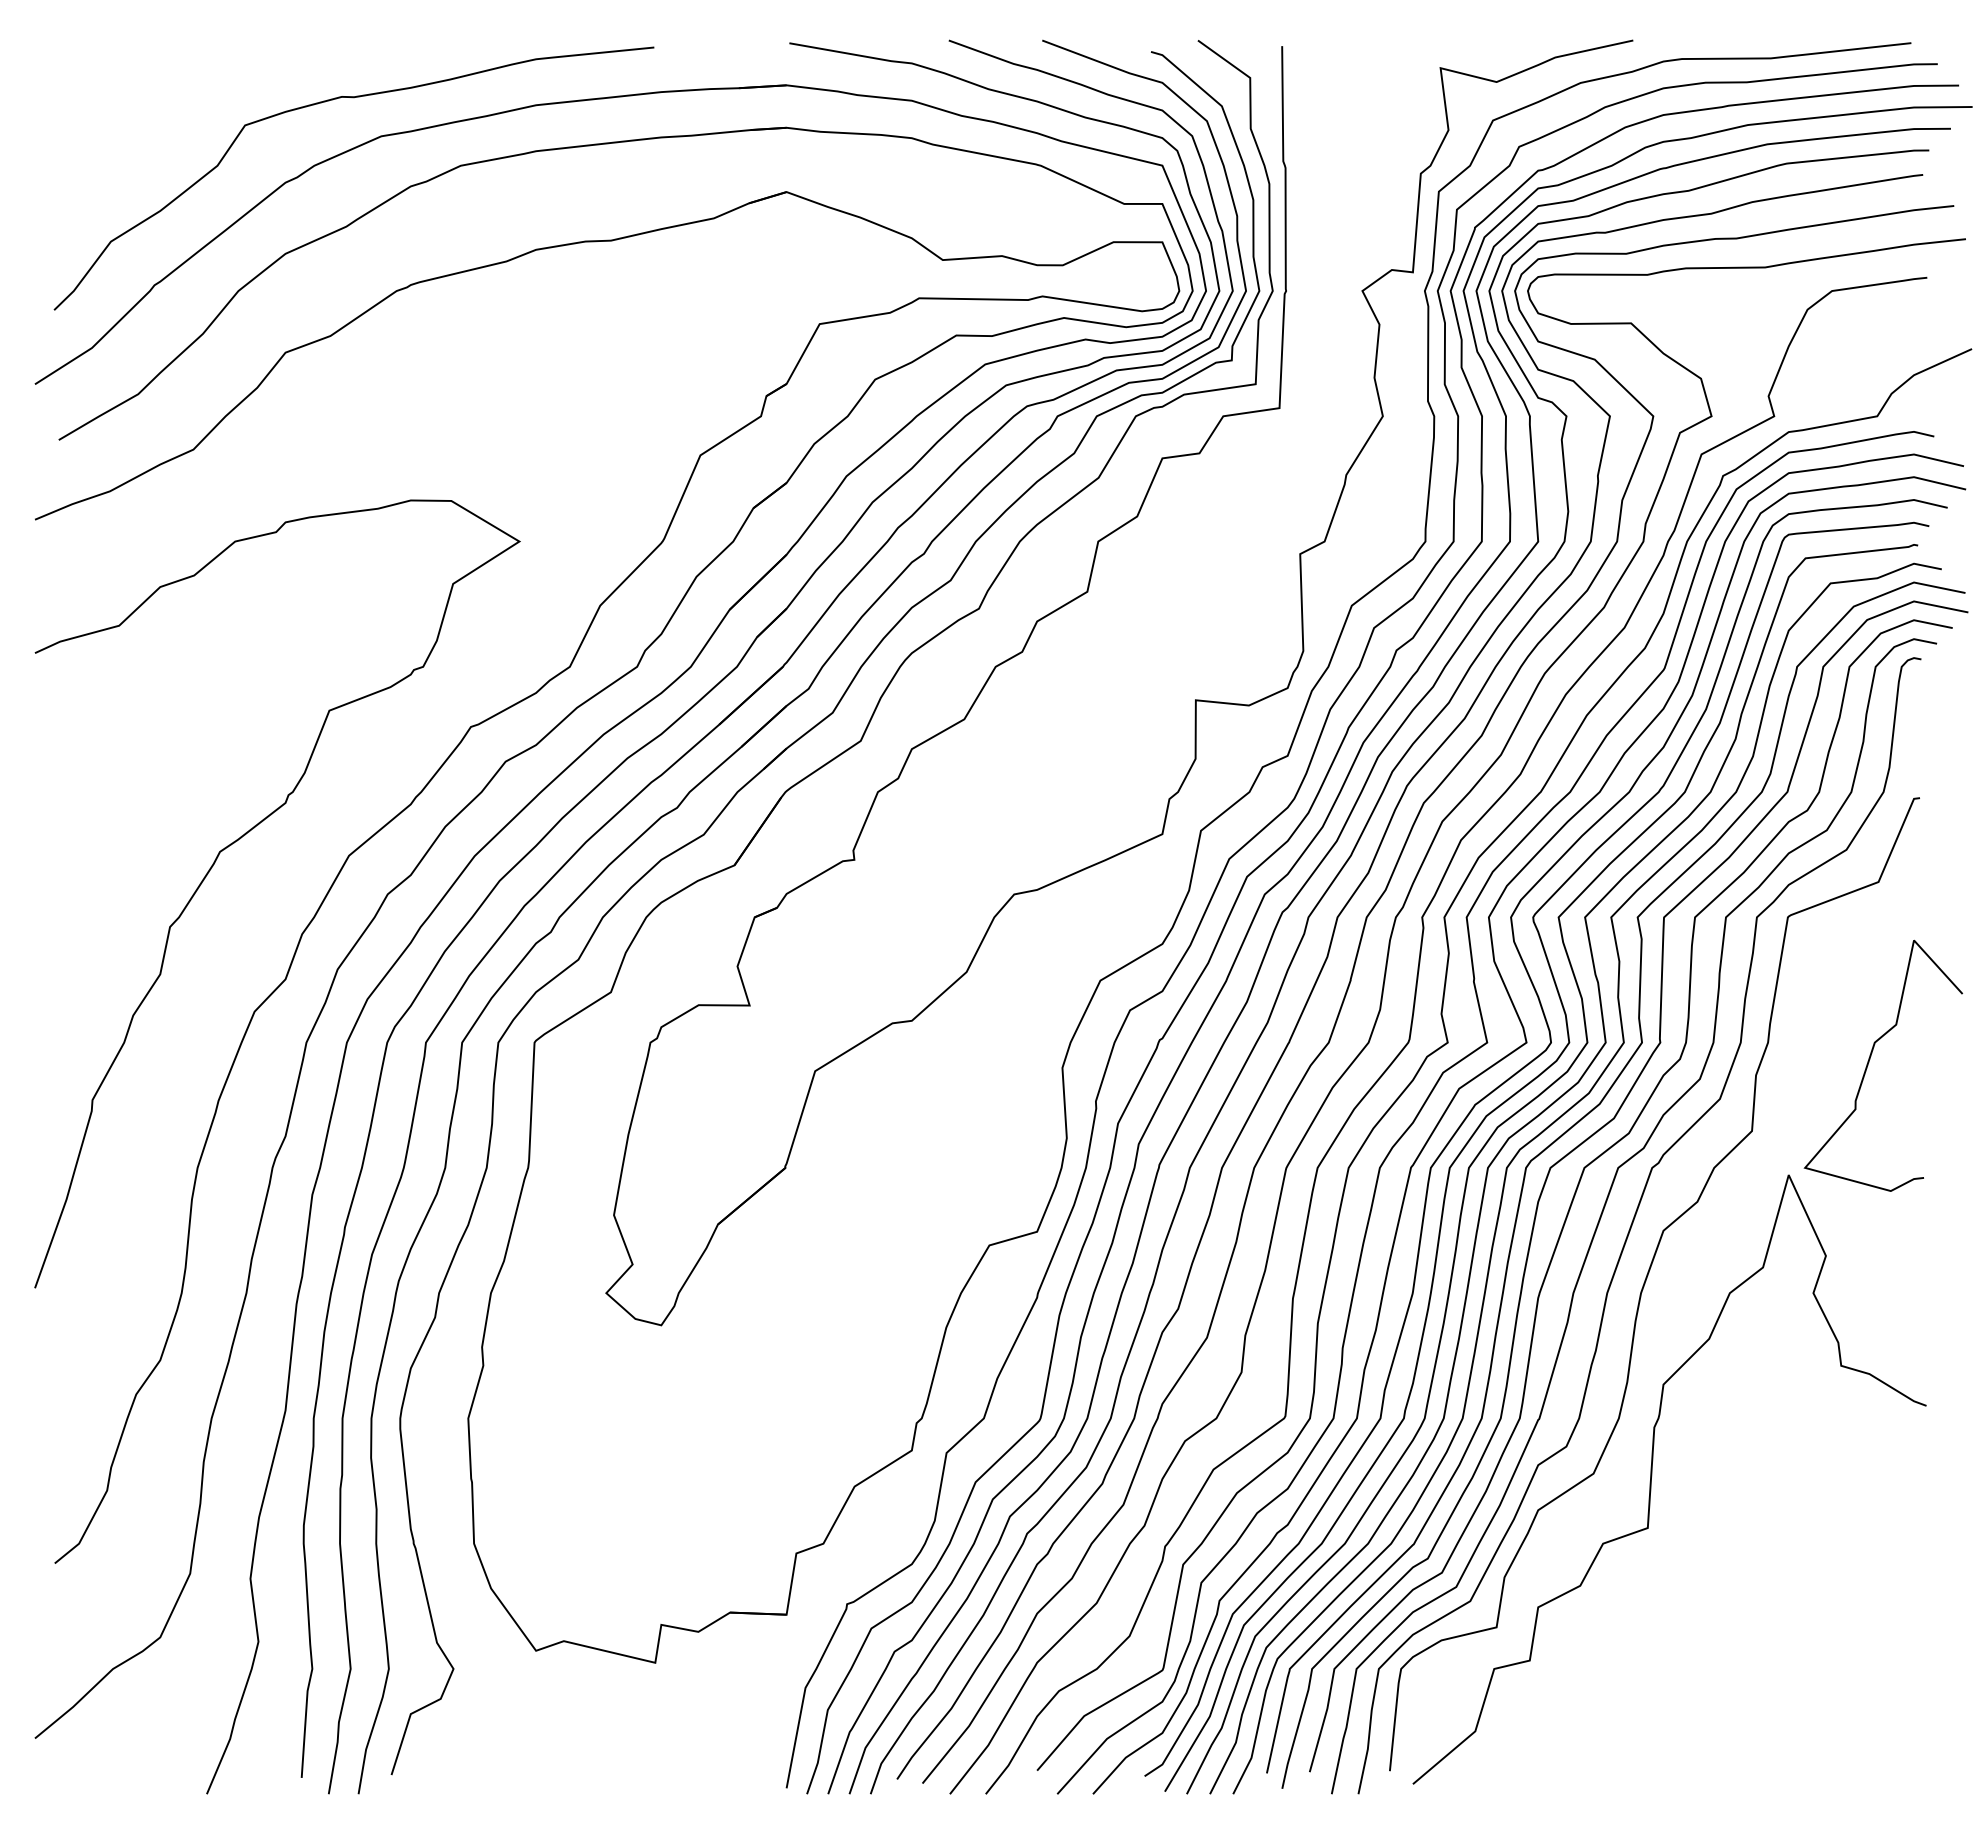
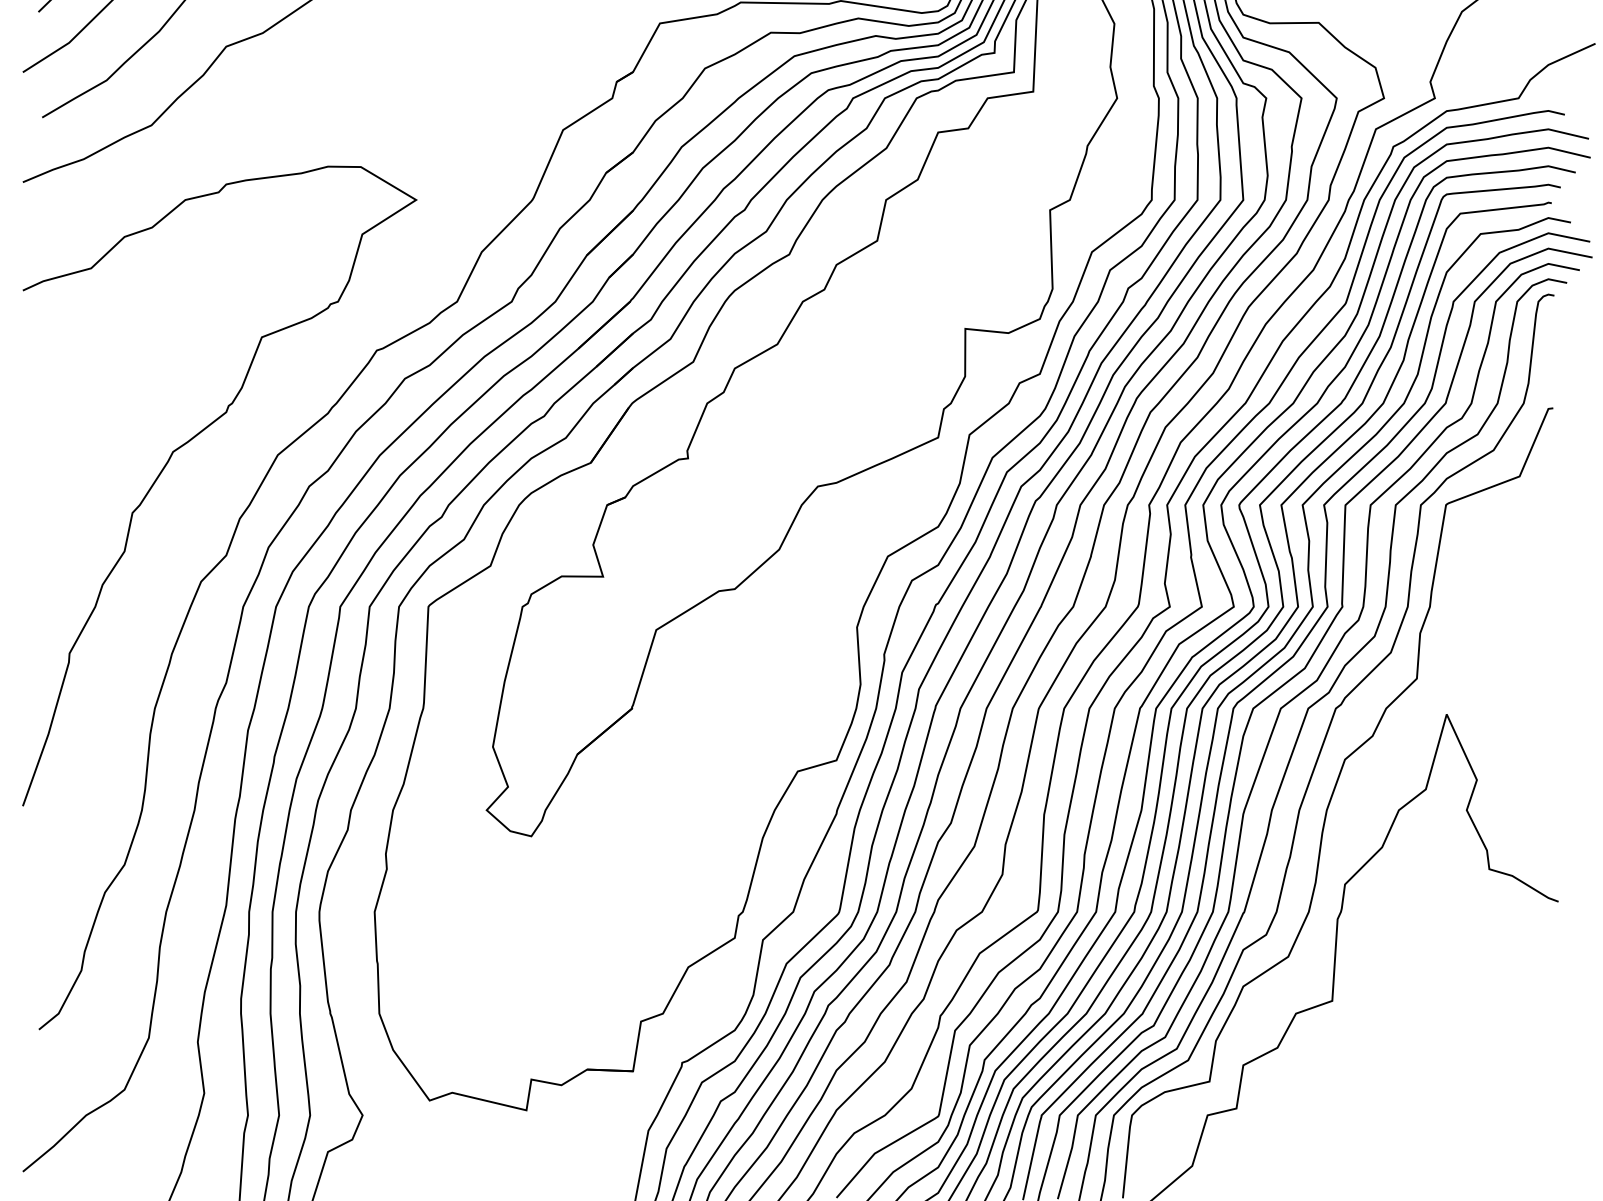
curve: (1870, 1059) -> (1513, 620), removed

